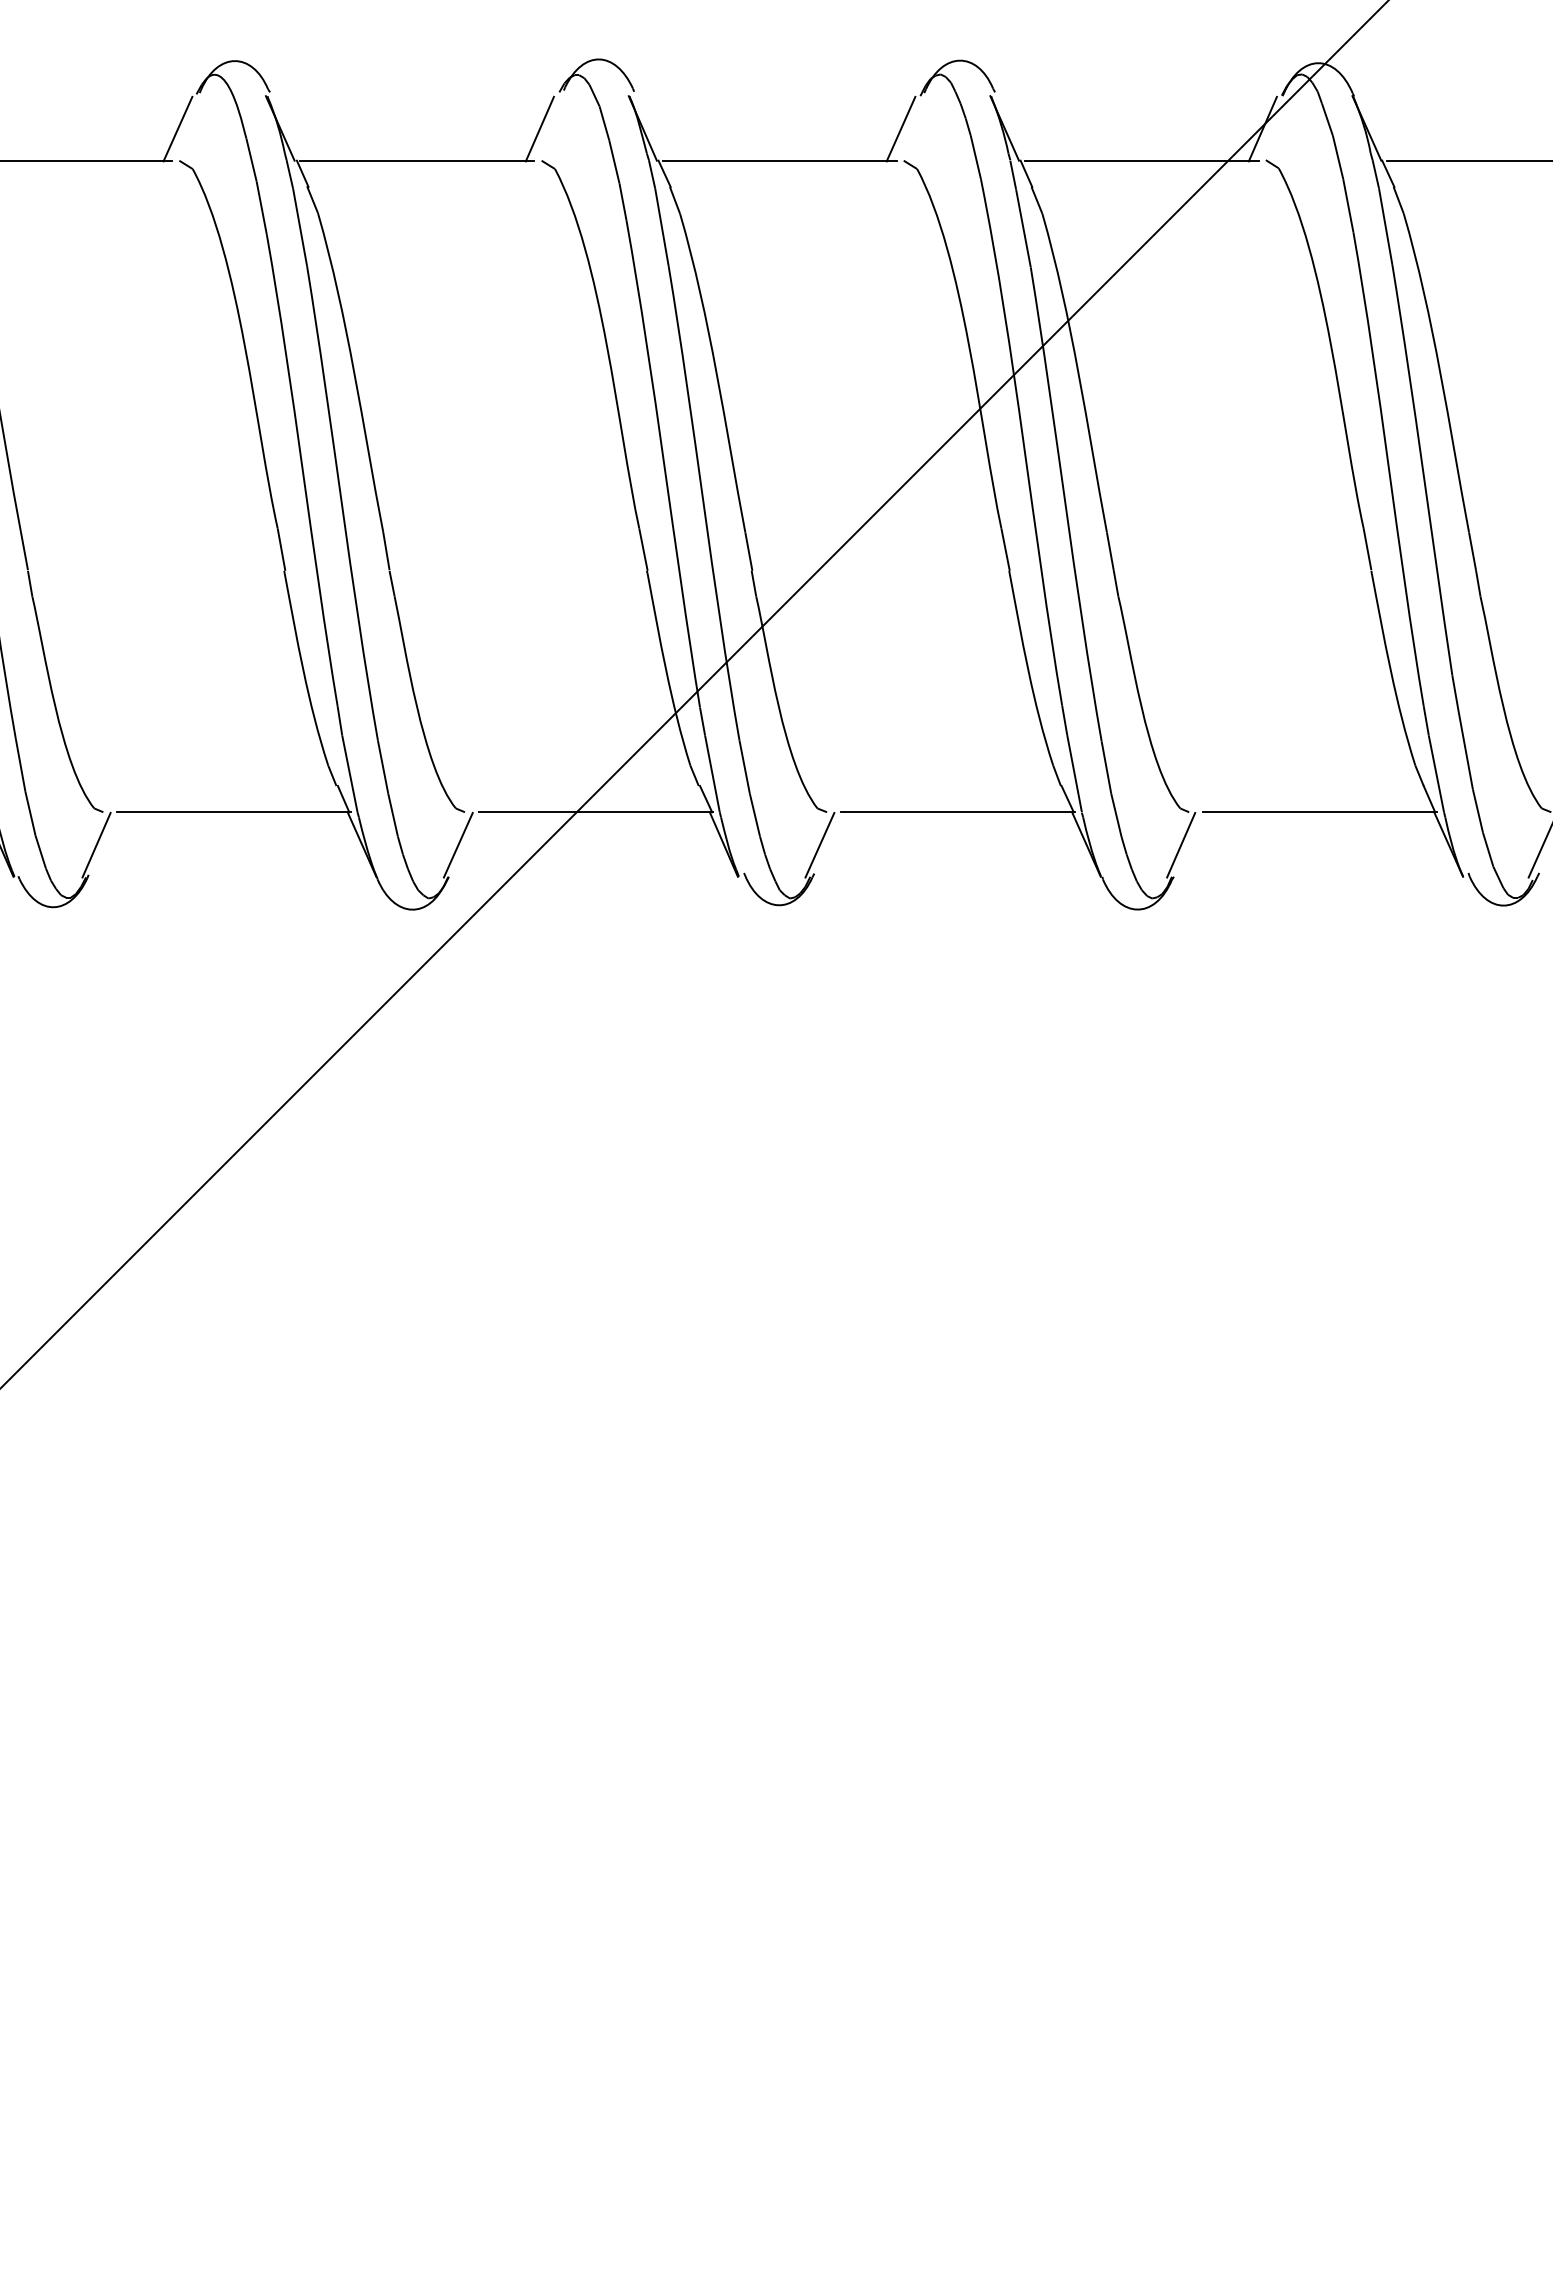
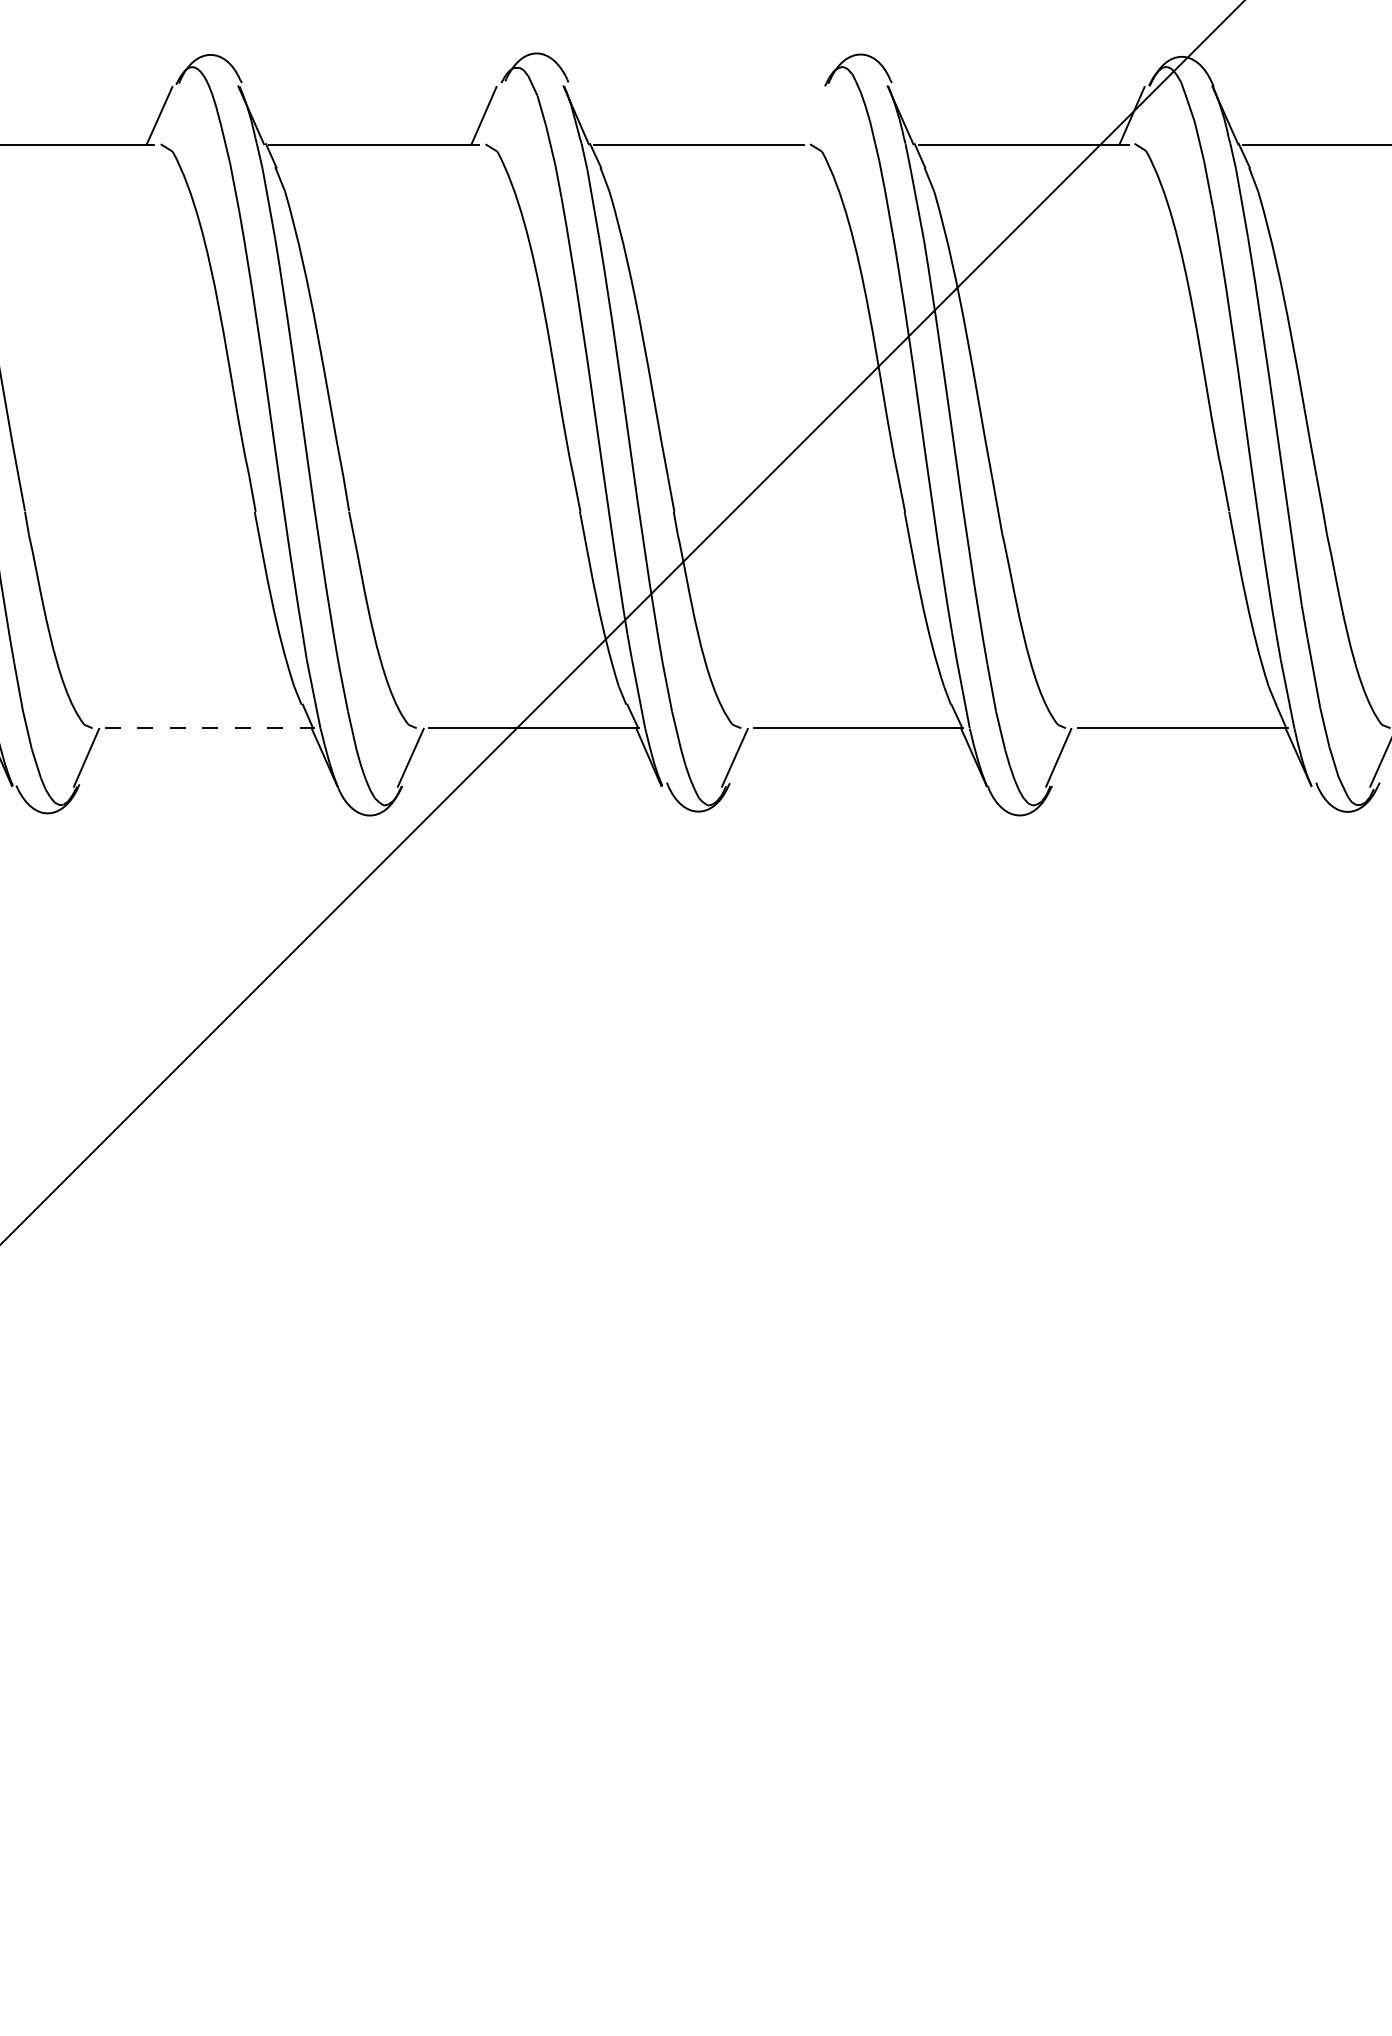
line: (900, 128) -> (807, 115), removed
line: (234, 811) -> (210, 727), solid -> dashed

